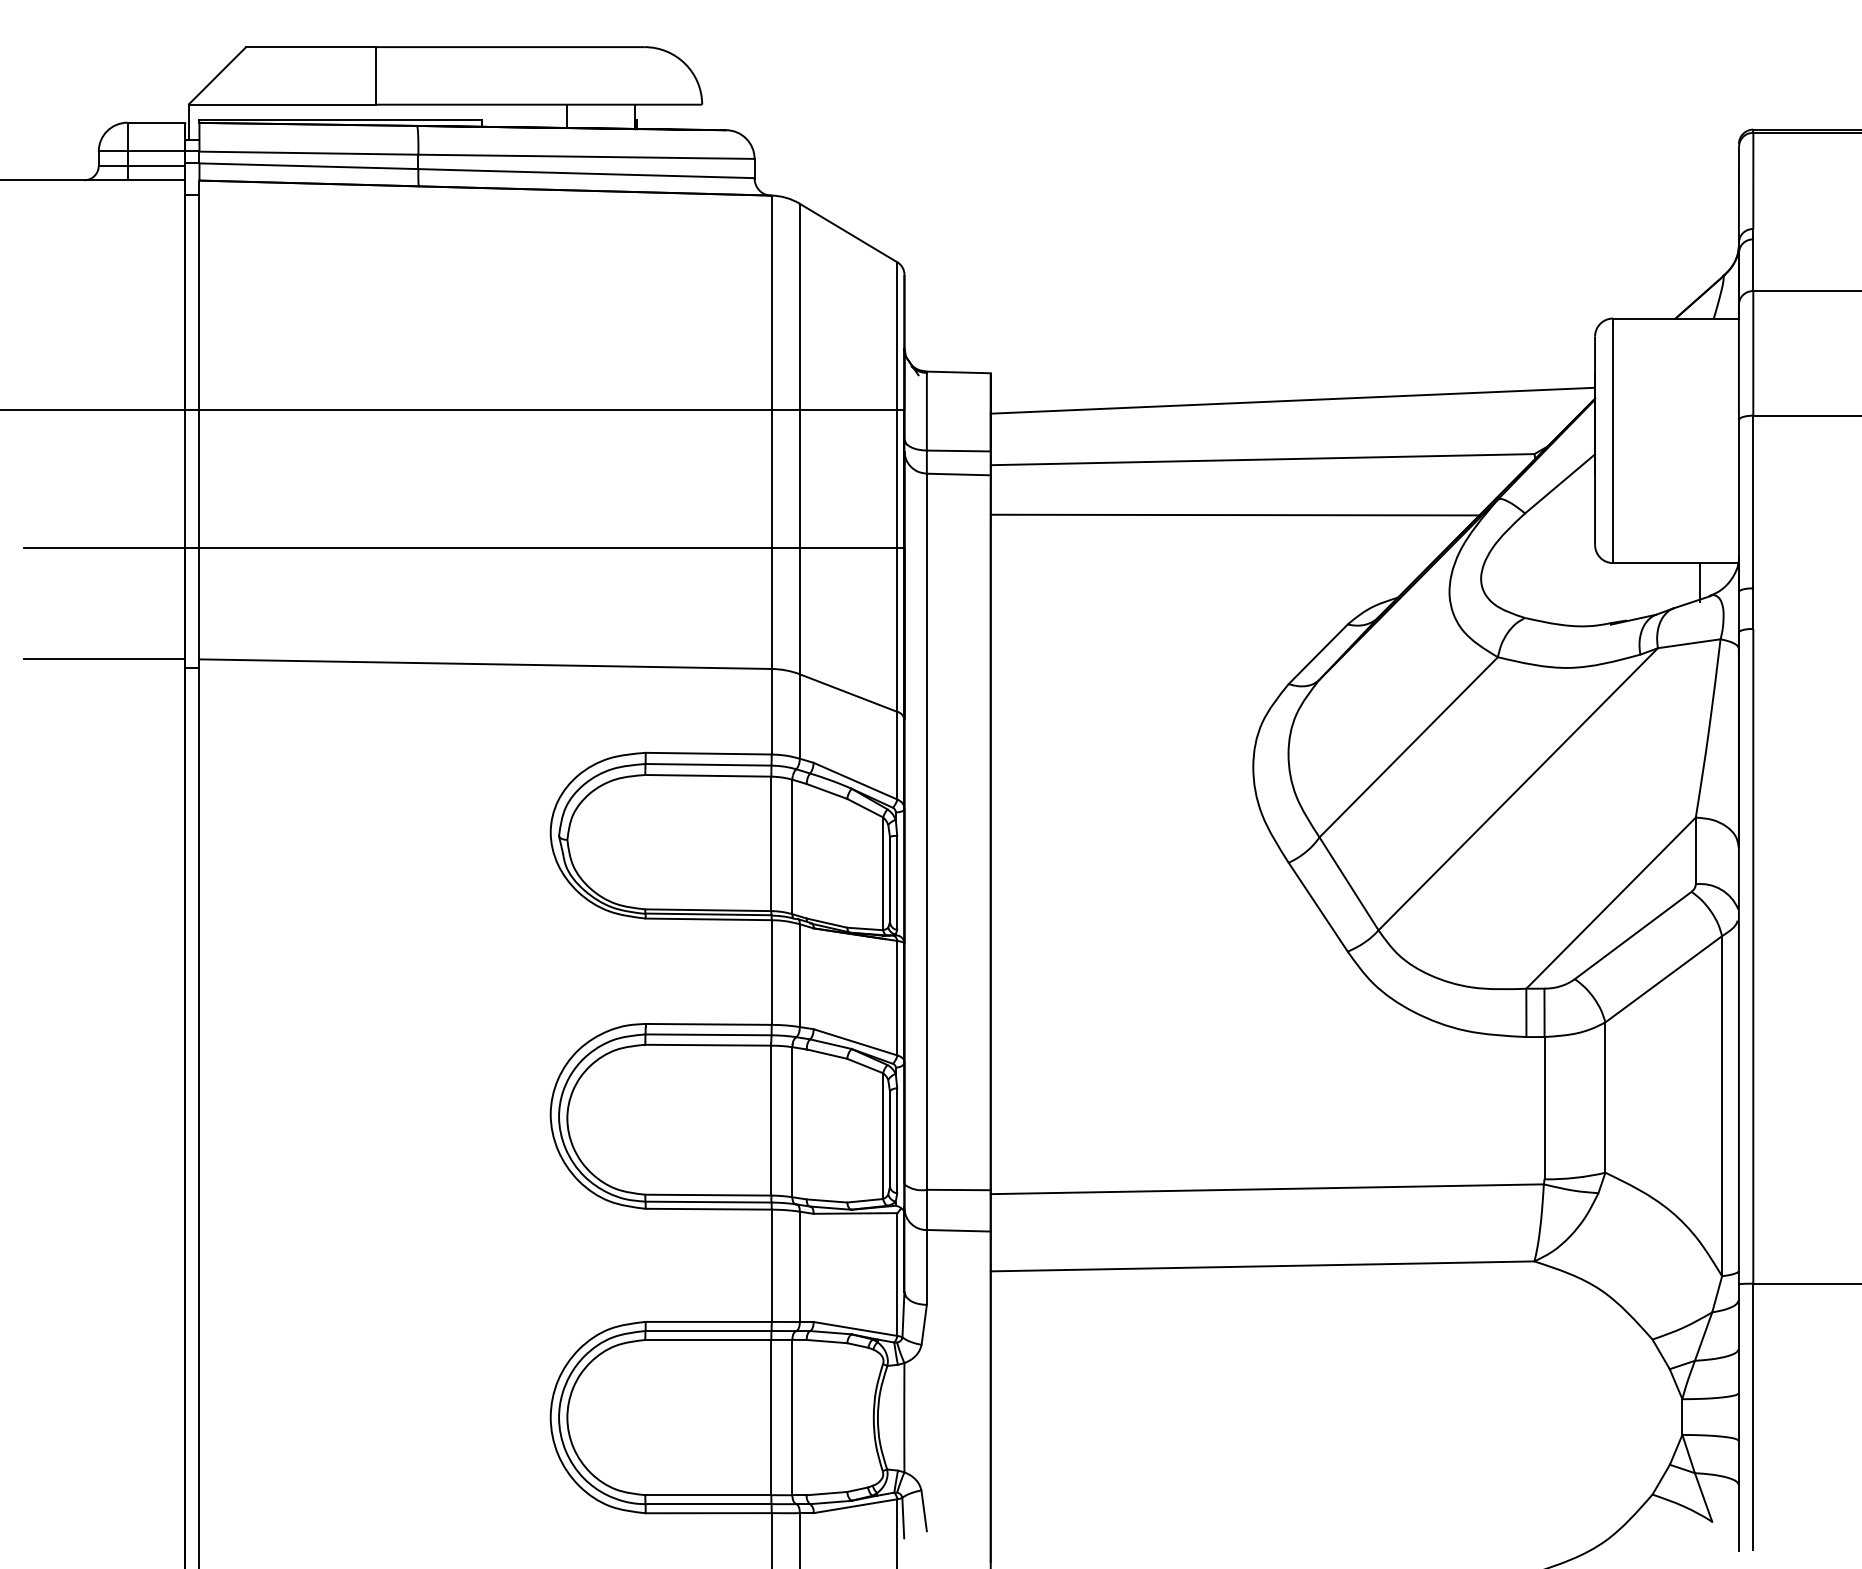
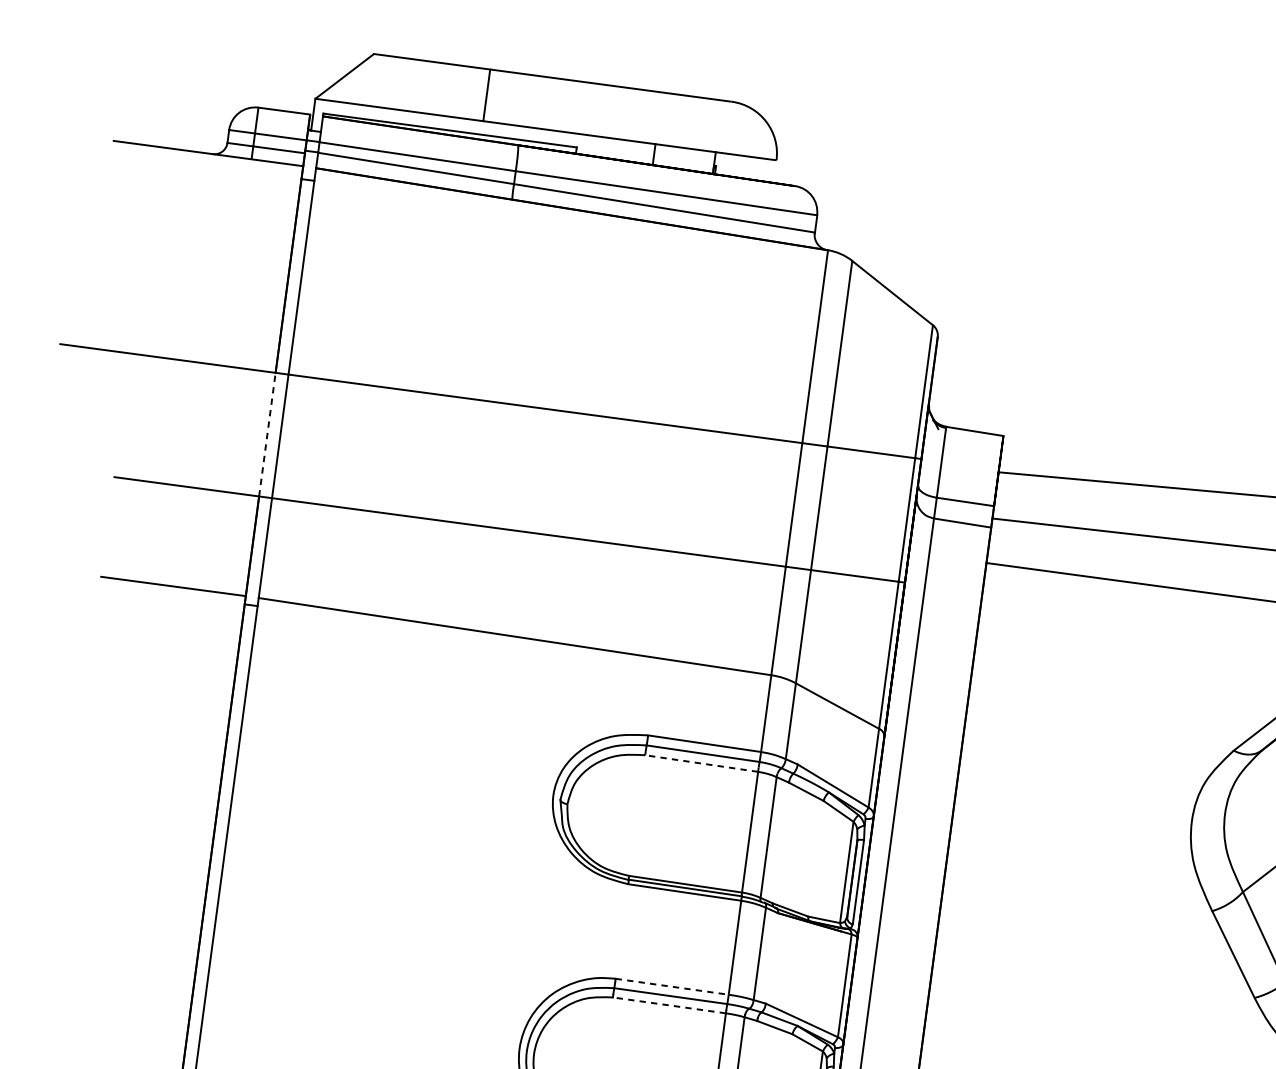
line: (185, 479) -> (267, 434), solid -> dashed
line: (707, 775) -> (700, 763), solid -> dashed
line: (709, 1024) -> (672, 986), solid -> dashed
line: (707, 1045) -> (668, 1005), solid -> dashed

